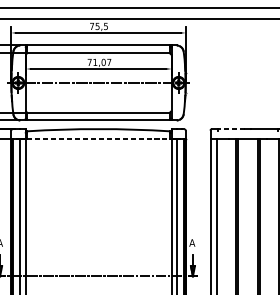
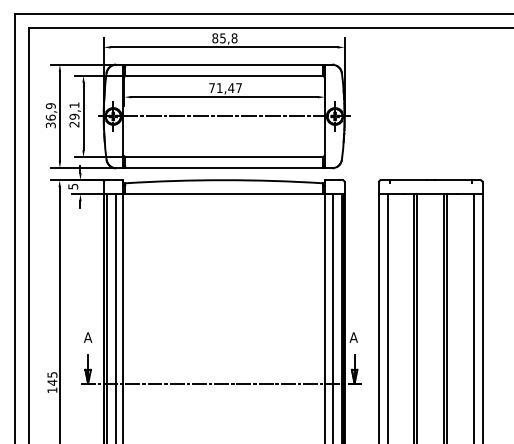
text: (98, 26) -> (224, 38), 75,5 -> 85,8
text: (103, 62) -> (231, 88), 71,07 -> 71,47
line: (230, 129) -> (406, 180), dashed -> solid
line: (98, 139) -> (224, 194), dashed -> solid

